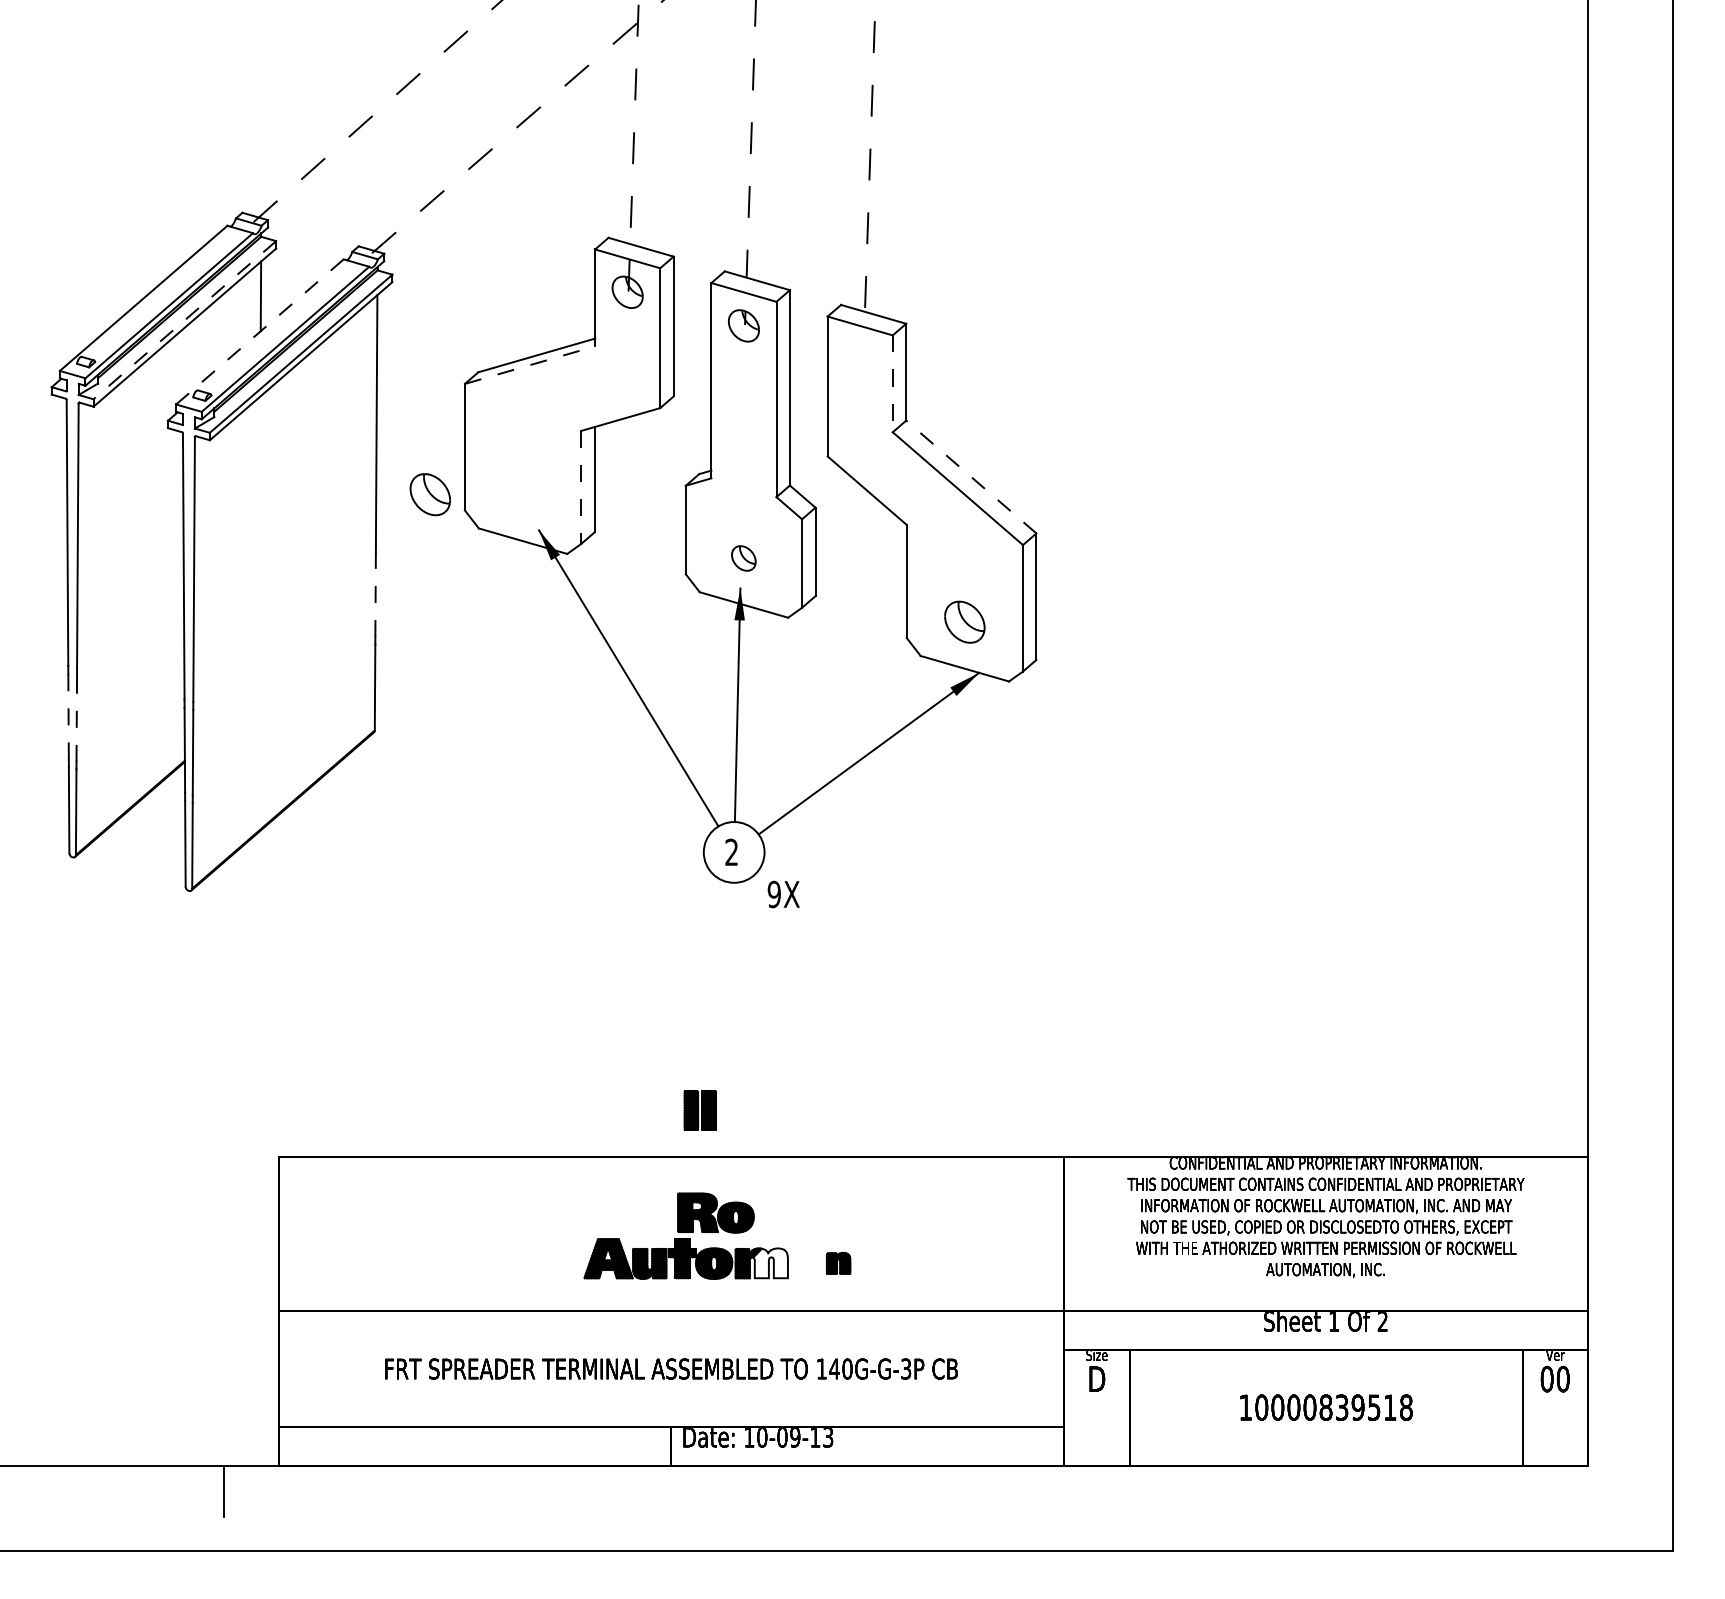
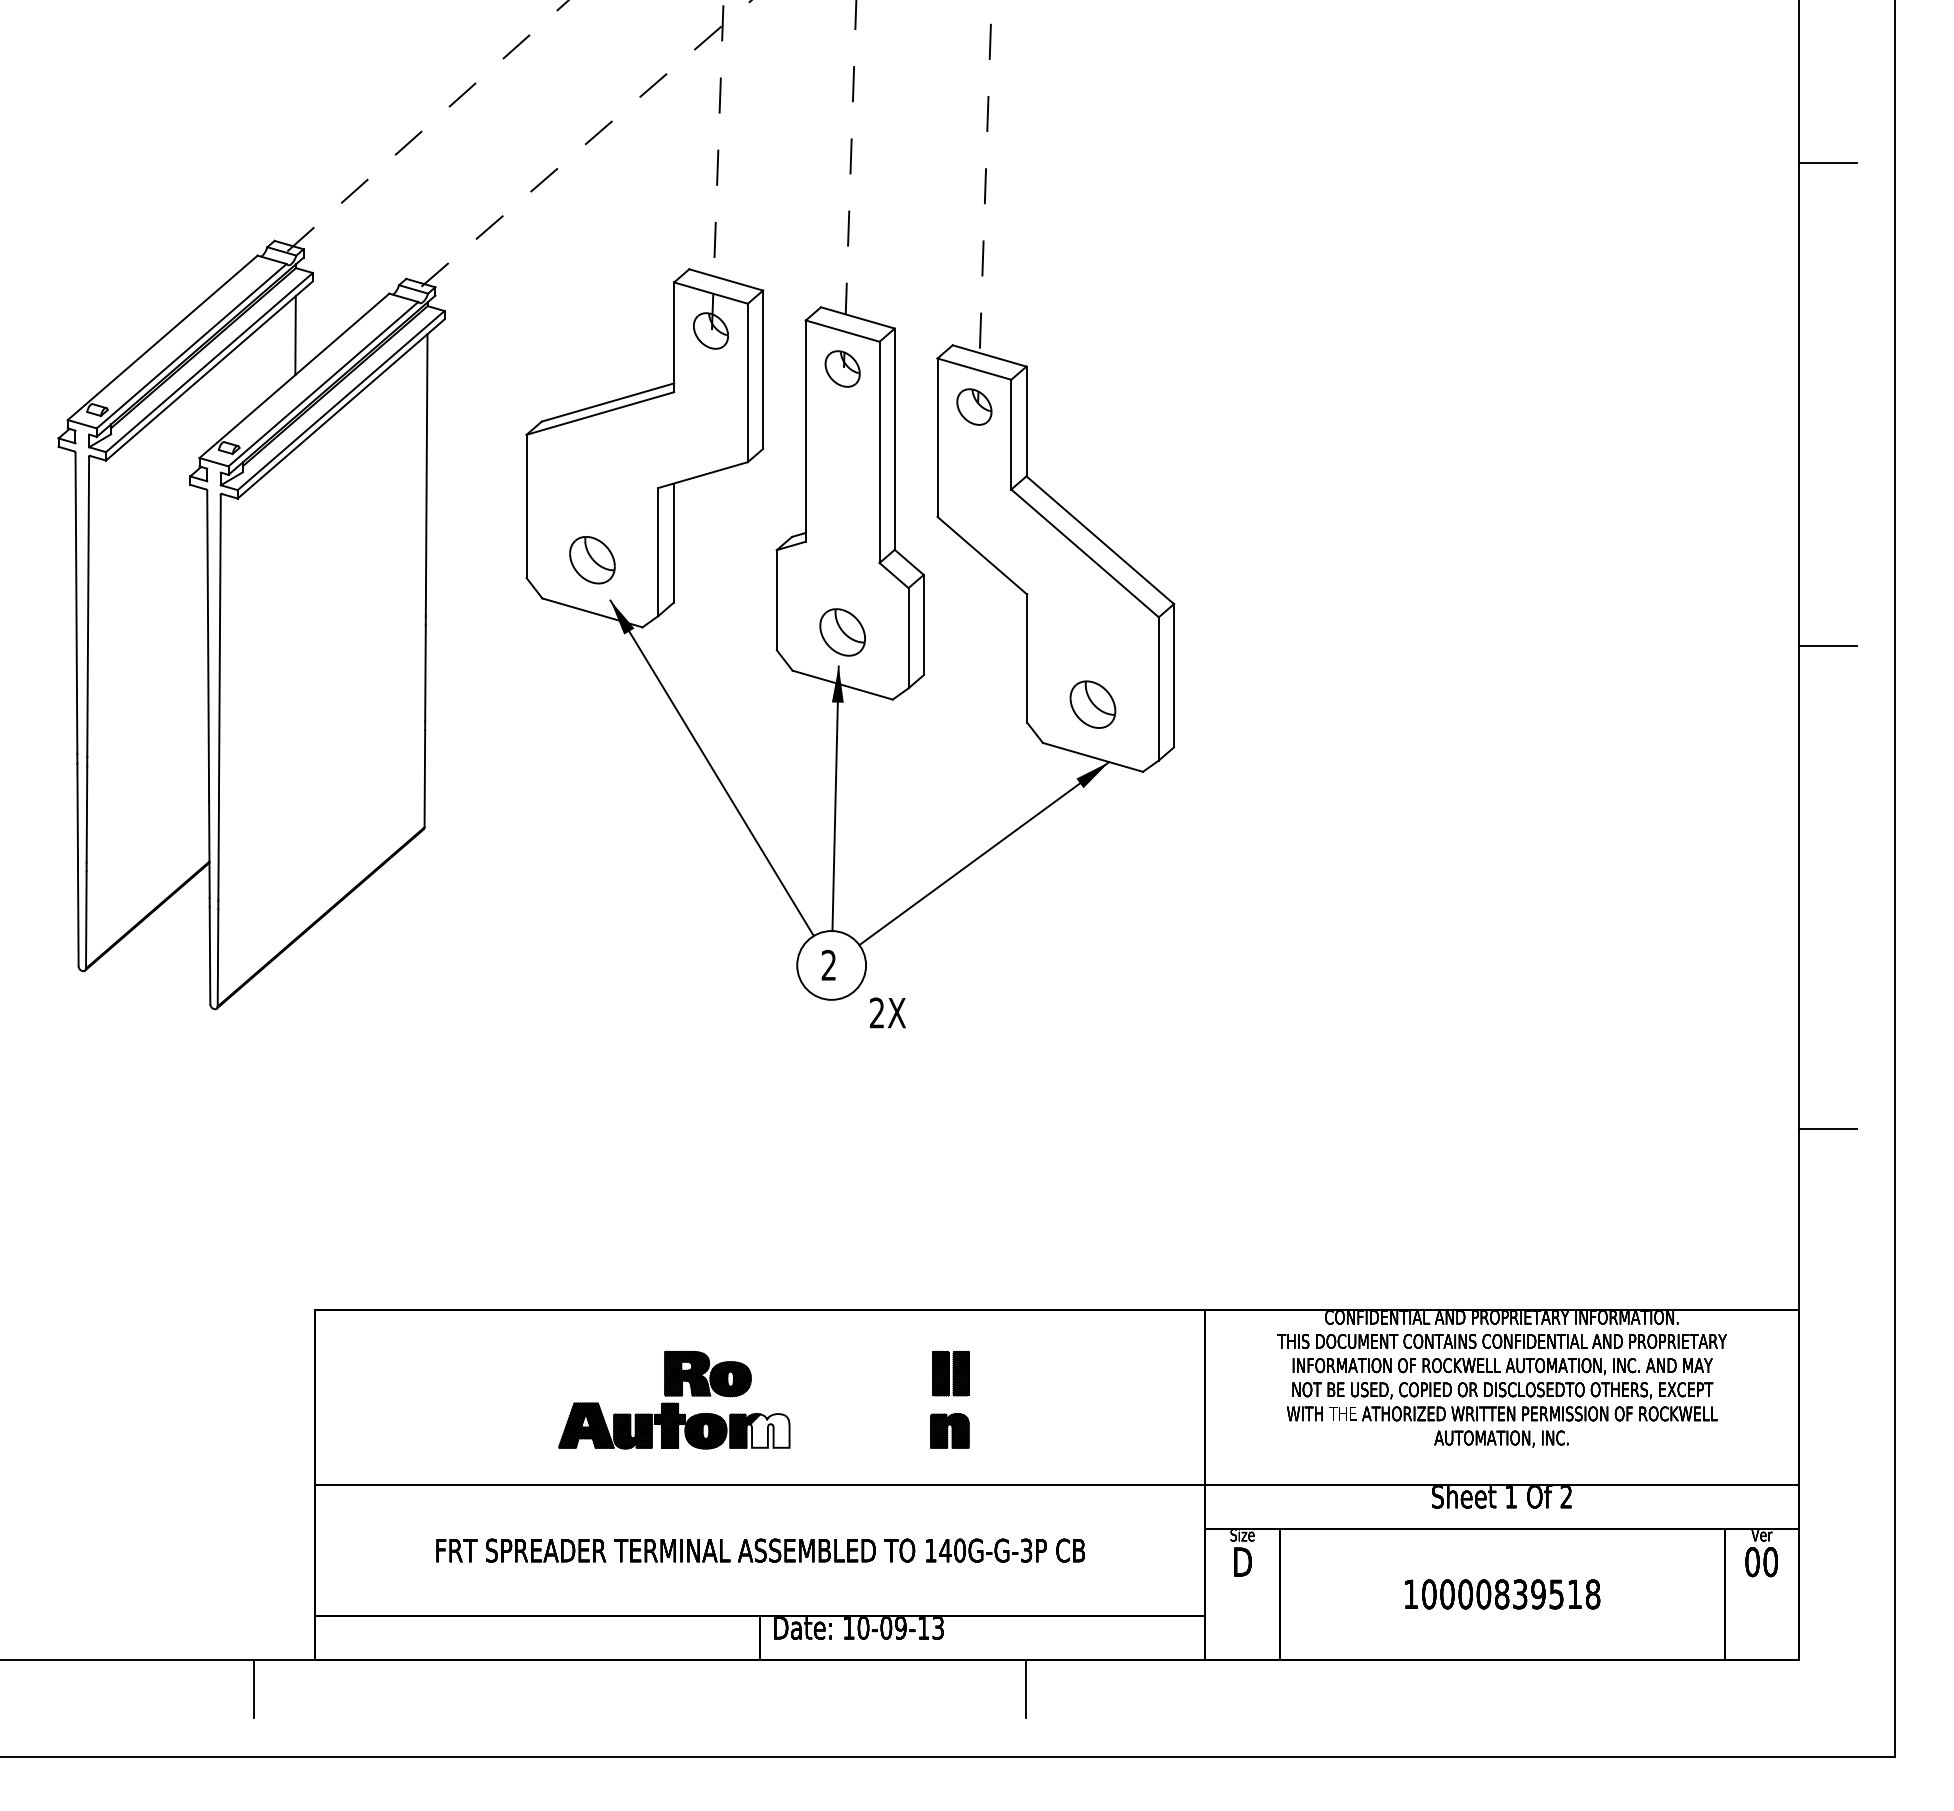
line: (1613, 144) -> (1827, 163), added
line: (184, 320) -> (209, 362), dashed -> solid
line: (259, 331) -> (294, 375), dashed -> solid
part: (860, 358) -> (974, 406), added
line: (530, 365) -> (600, 413), dashed -> solid
line: (892, 383) -> (1011, 434), dashed -> solid
line: (971, 477) -> (1100, 540), dashed -> solid
line: (581, 487) -> (658, 552), dashed -> solid
part: (430, 494) -> (592, 560), moved
part: (743, 558) -> (842, 632), size x1.67
line: (1613, 570) -> (1827, 646), added
line: (375, 593) -> (425, 672), dashed -> solid
line: (68, 716) -> (77, 811), dashed -> solid
line: (76, 720) -> (86, 815), dashed -> solid
text: (773, 893) -> (876, 1012), 9X -> 2X
line: (1613, 996) -> (1827, 1128), added
part: (699, 1110) -> (950, 1373), moved
part: (686, 1235) -> (674, 1399), moved
part: (838, 1262) -> (949, 1430), size x1.43
line: (906, 1490) -> (1026, 1688), added

